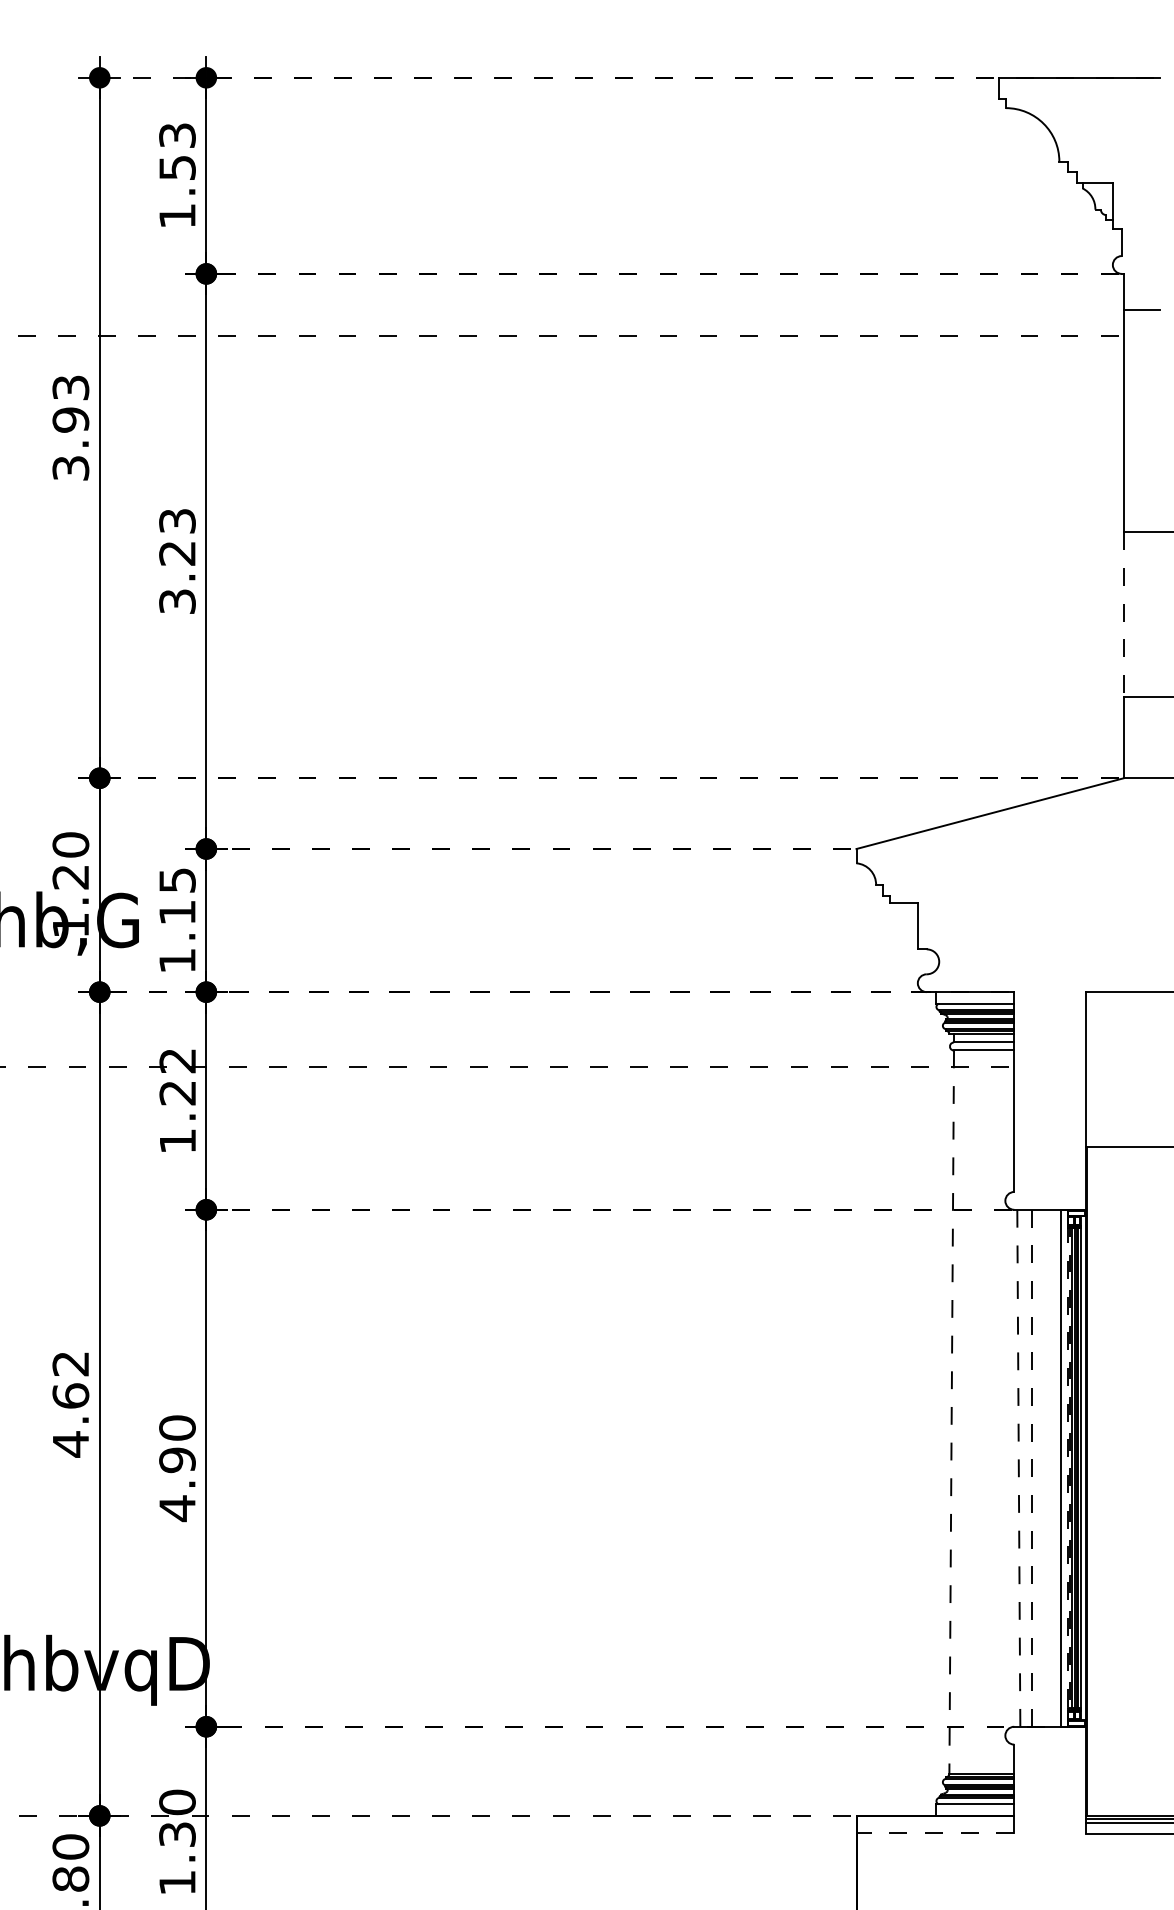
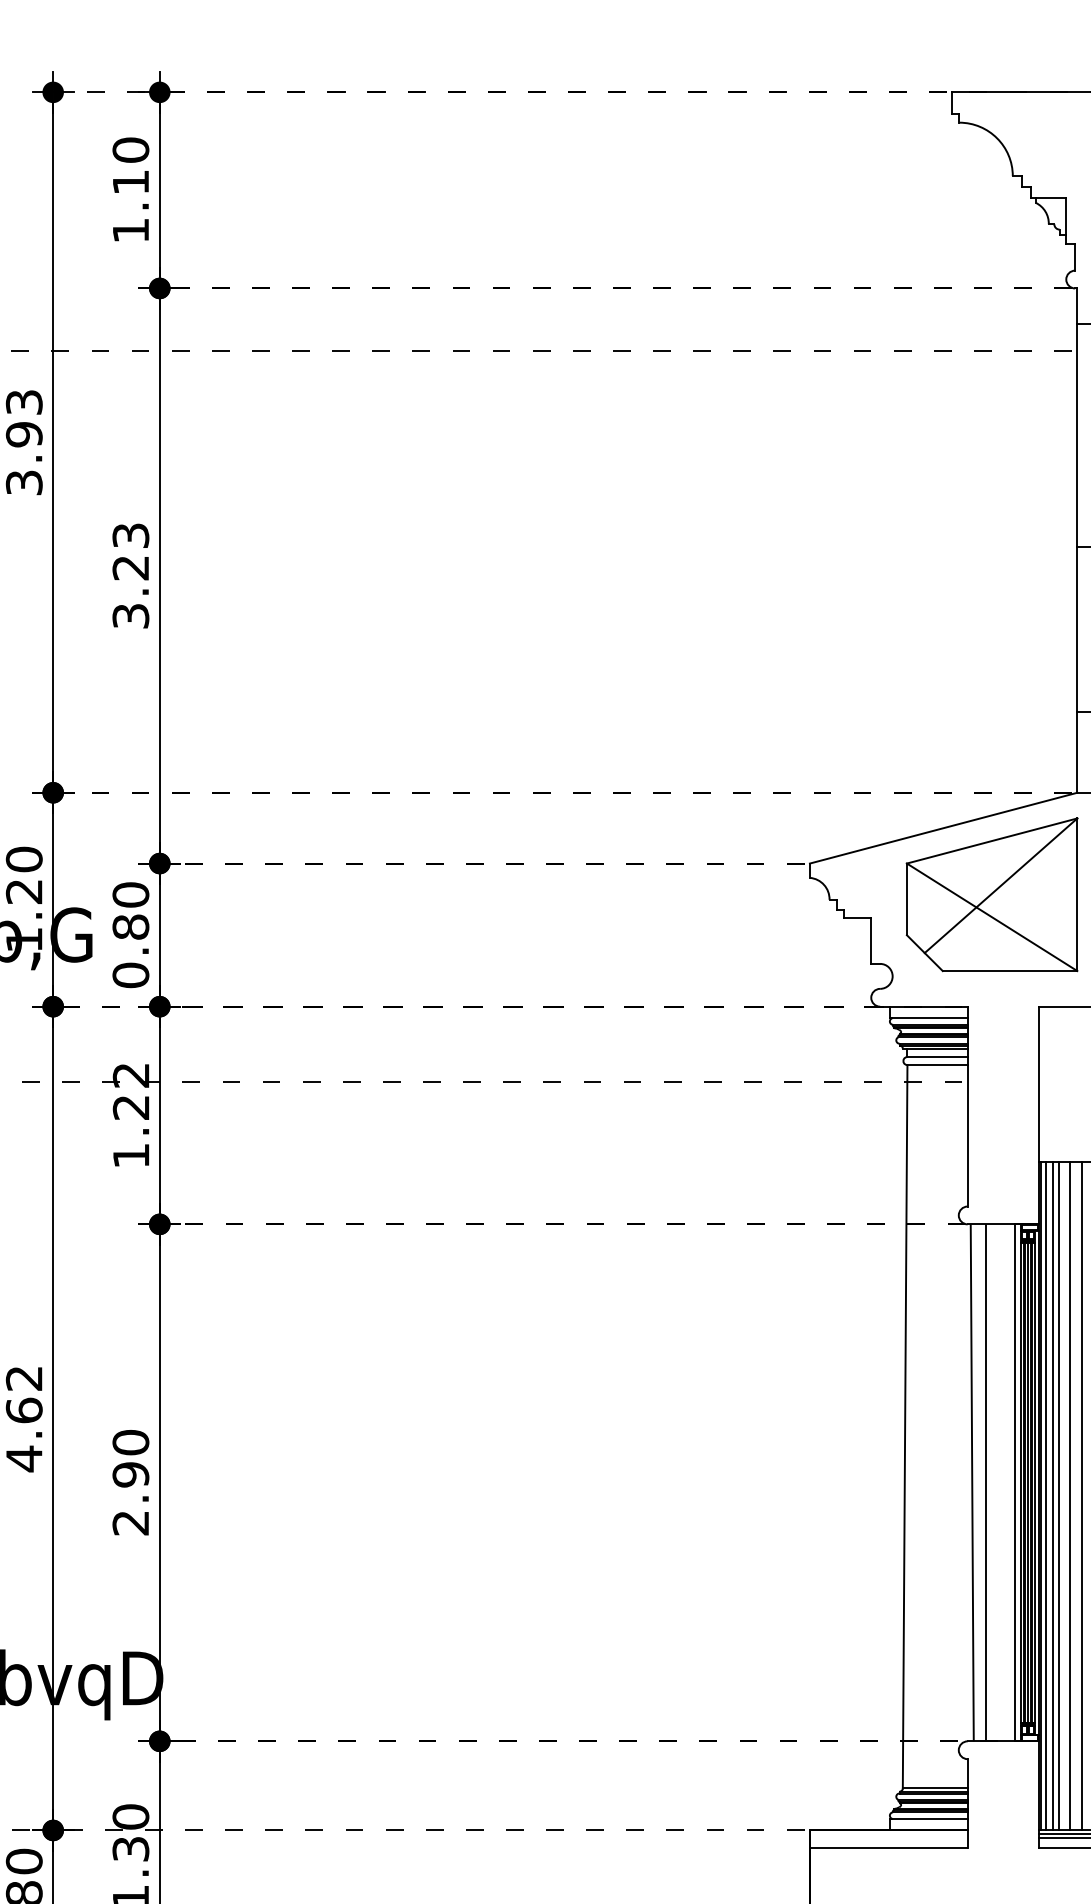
text: (177, 151) -> (130, 166), 1.53 -> 1.10
line: (1123, 615) -> (1076, 630), dashed -> solid
part: (1038, 879) -> (991, 894), added
text: (177, 920) -> (130, 935), 1.15 -> 0.80
line: (951, 1412) -> (904, 1427), dashed -> solid
line: (1018, 1468) -> (971, 1483), dashed -> solid
line: (1032, 1468) -> (985, 1483), dashed -> solid
line: (1092, 1481) -> (1045, 1496), added
line: (1099, 1481) -> (1052, 1496), added
line: (1105, 1481) -> (1058, 1496), added
line: (1116, 1481) -> (1069, 1496), added
line: (1128, 1481) -> (1081, 1496), added
text: (177, 1508) -> (130, 1523), 4.90 -> 2.90
line: (1069, 1711) -> (1022, 1726), dashed -> solid
line: (935, 1833) -> (888, 1848), dashed -> solid

